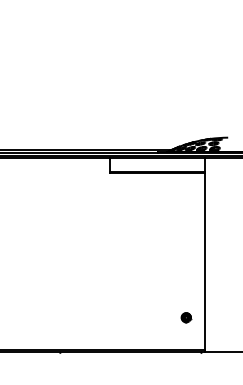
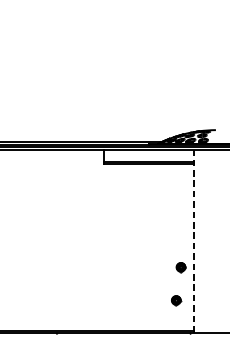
line: (205, 255) -> (194, 241), solid -> dashed
part: (191, 282) -> (181, 267), added

